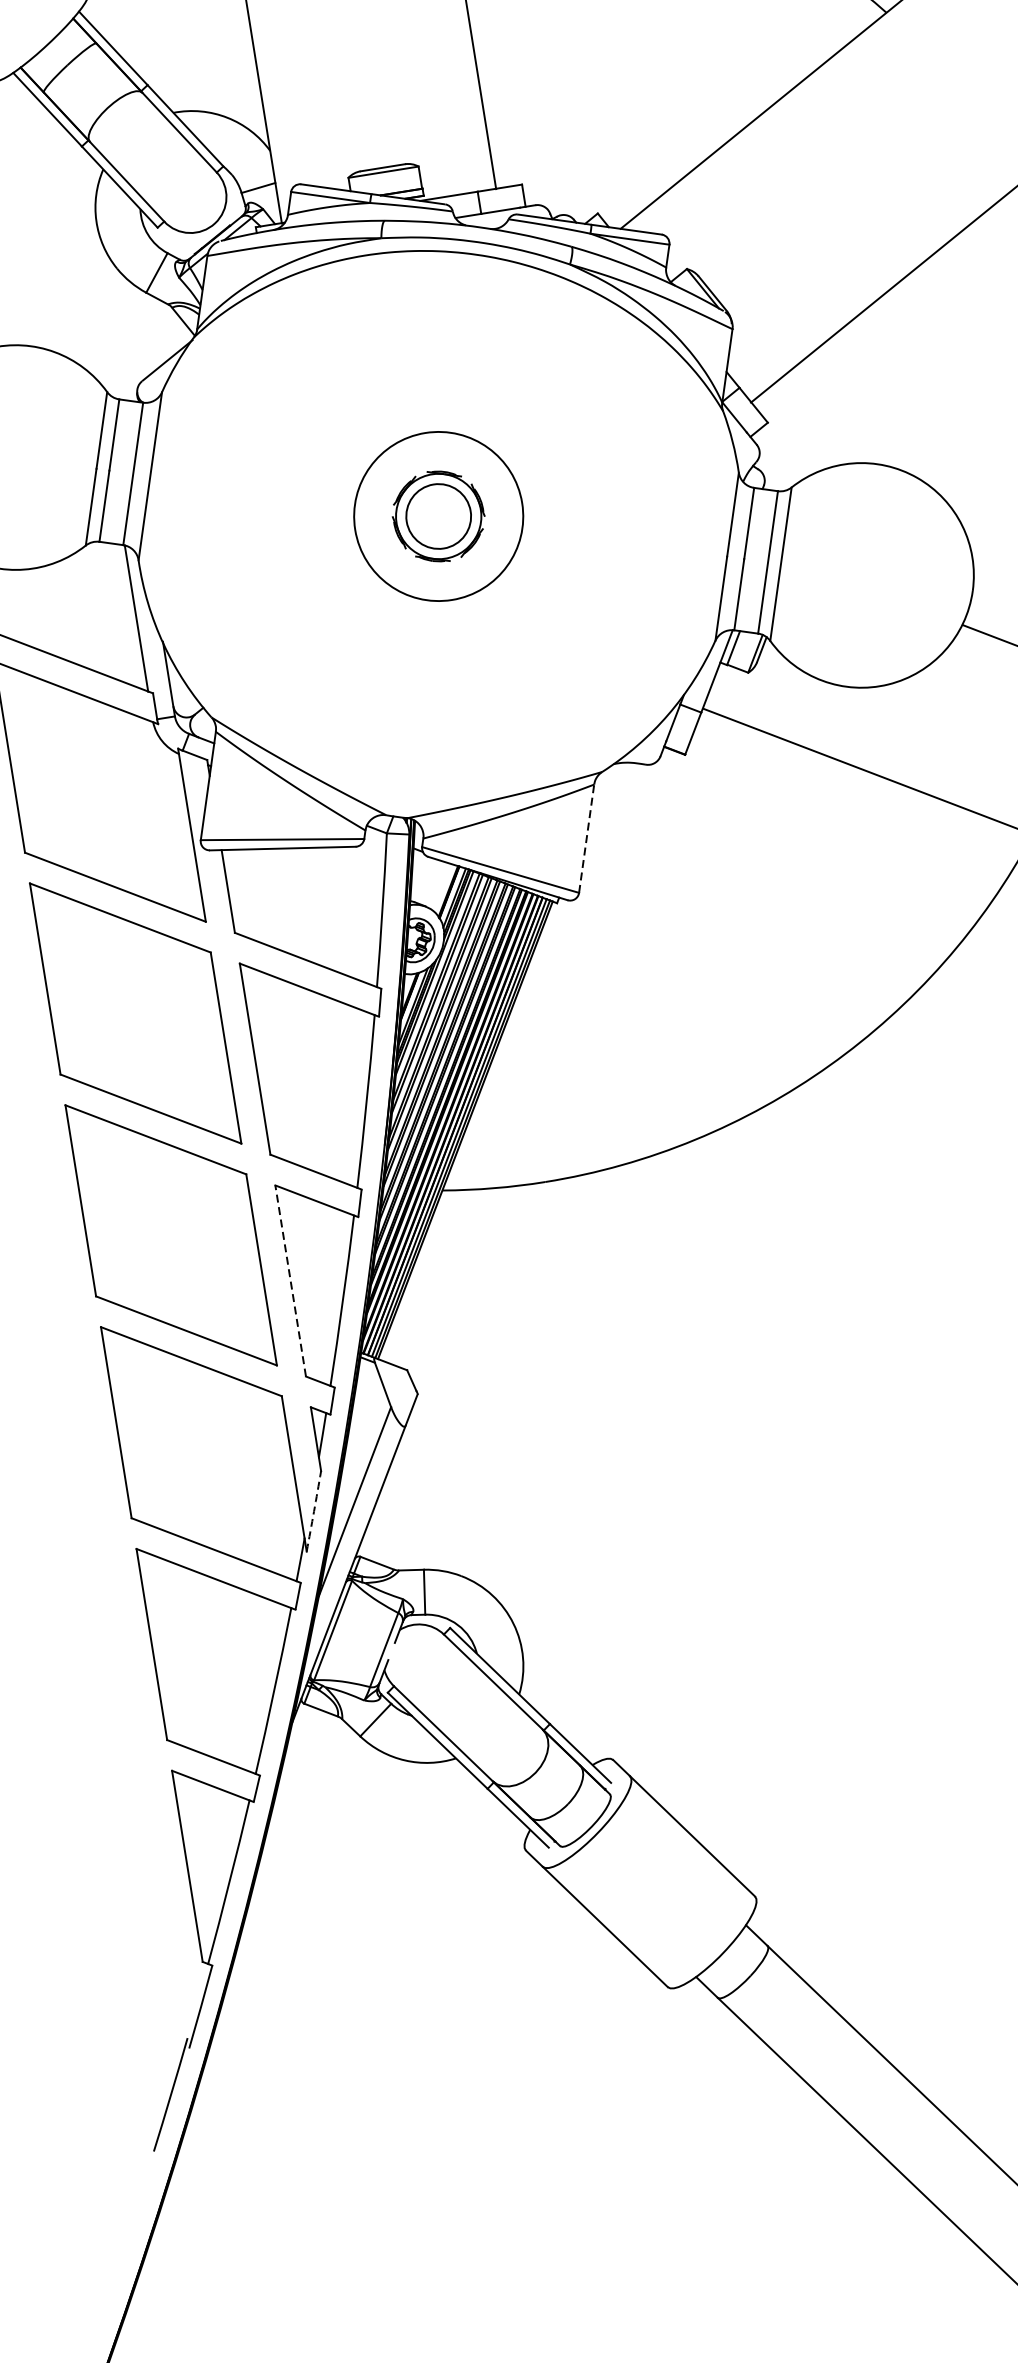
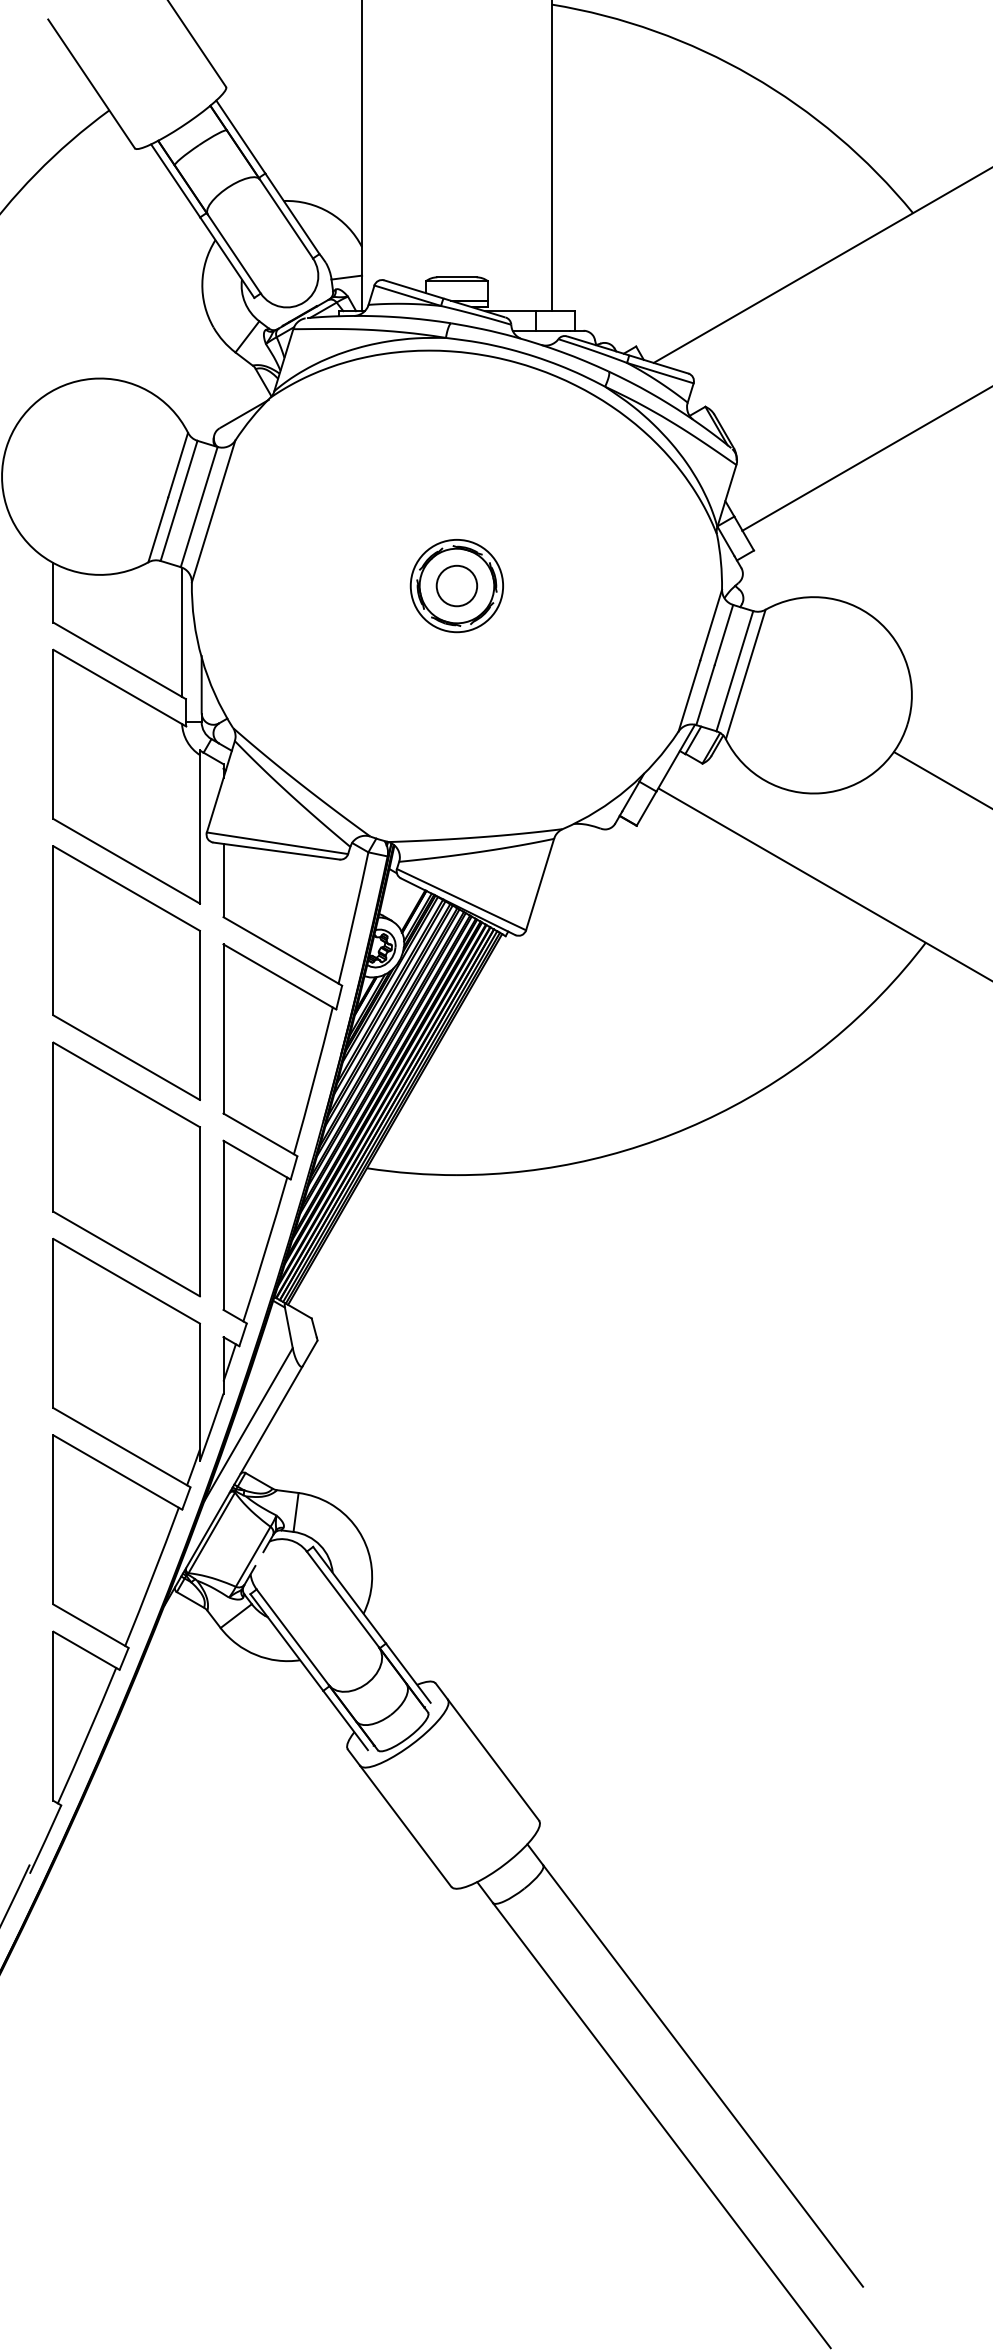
circle: (438, 515) -> (456, 585), size x0.62
circle: (438, 515) -> (456, 585), size x0.71
line: (587, 838) -> (540, 884), dashed -> solid
line: (290, 1281) -> (223, 1225), dashed -> solid
arc: (313, 1511) -> (211, 1427), dashed -> solid

